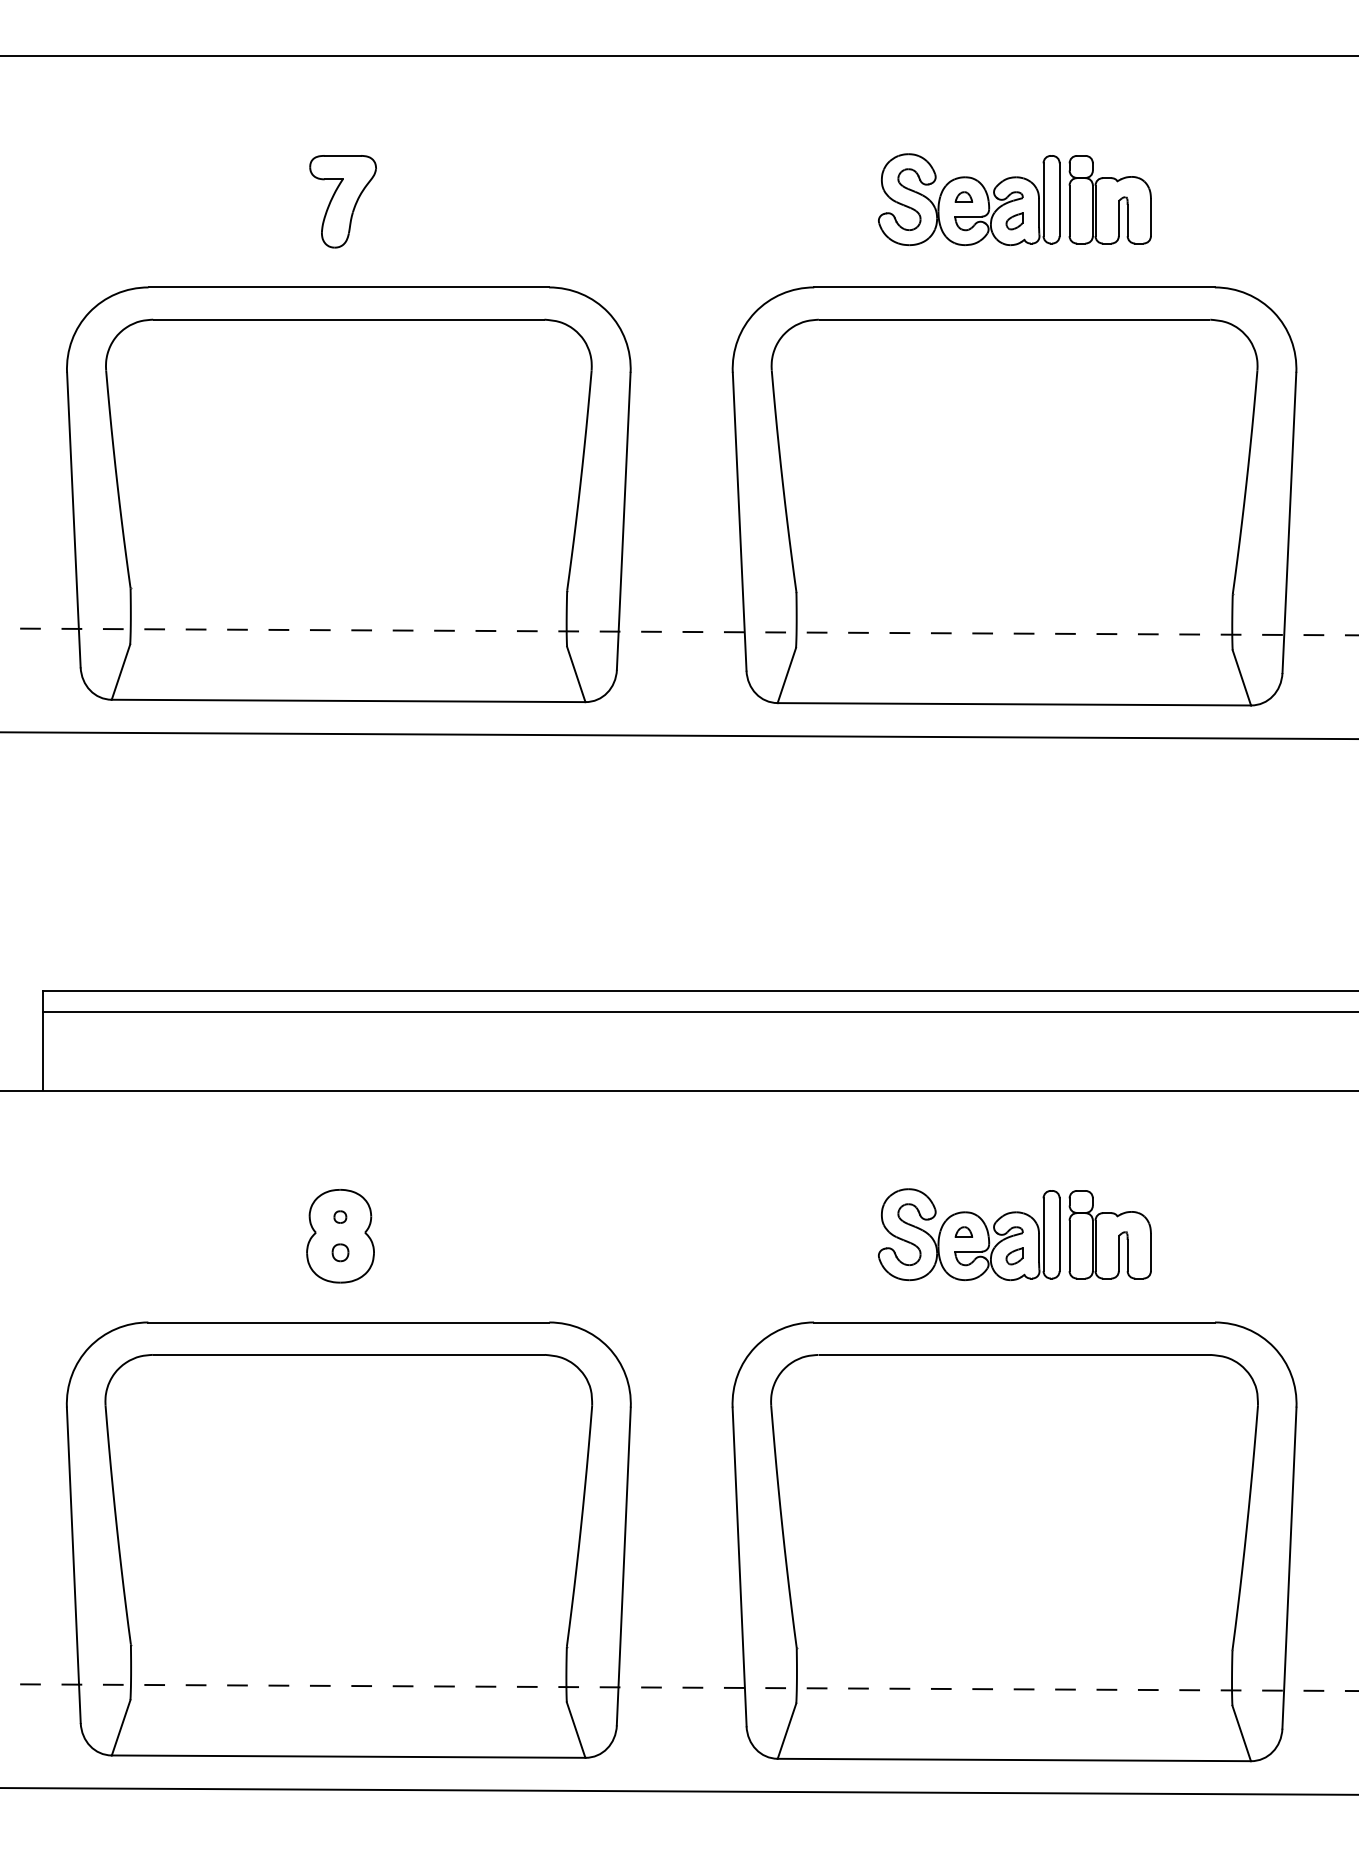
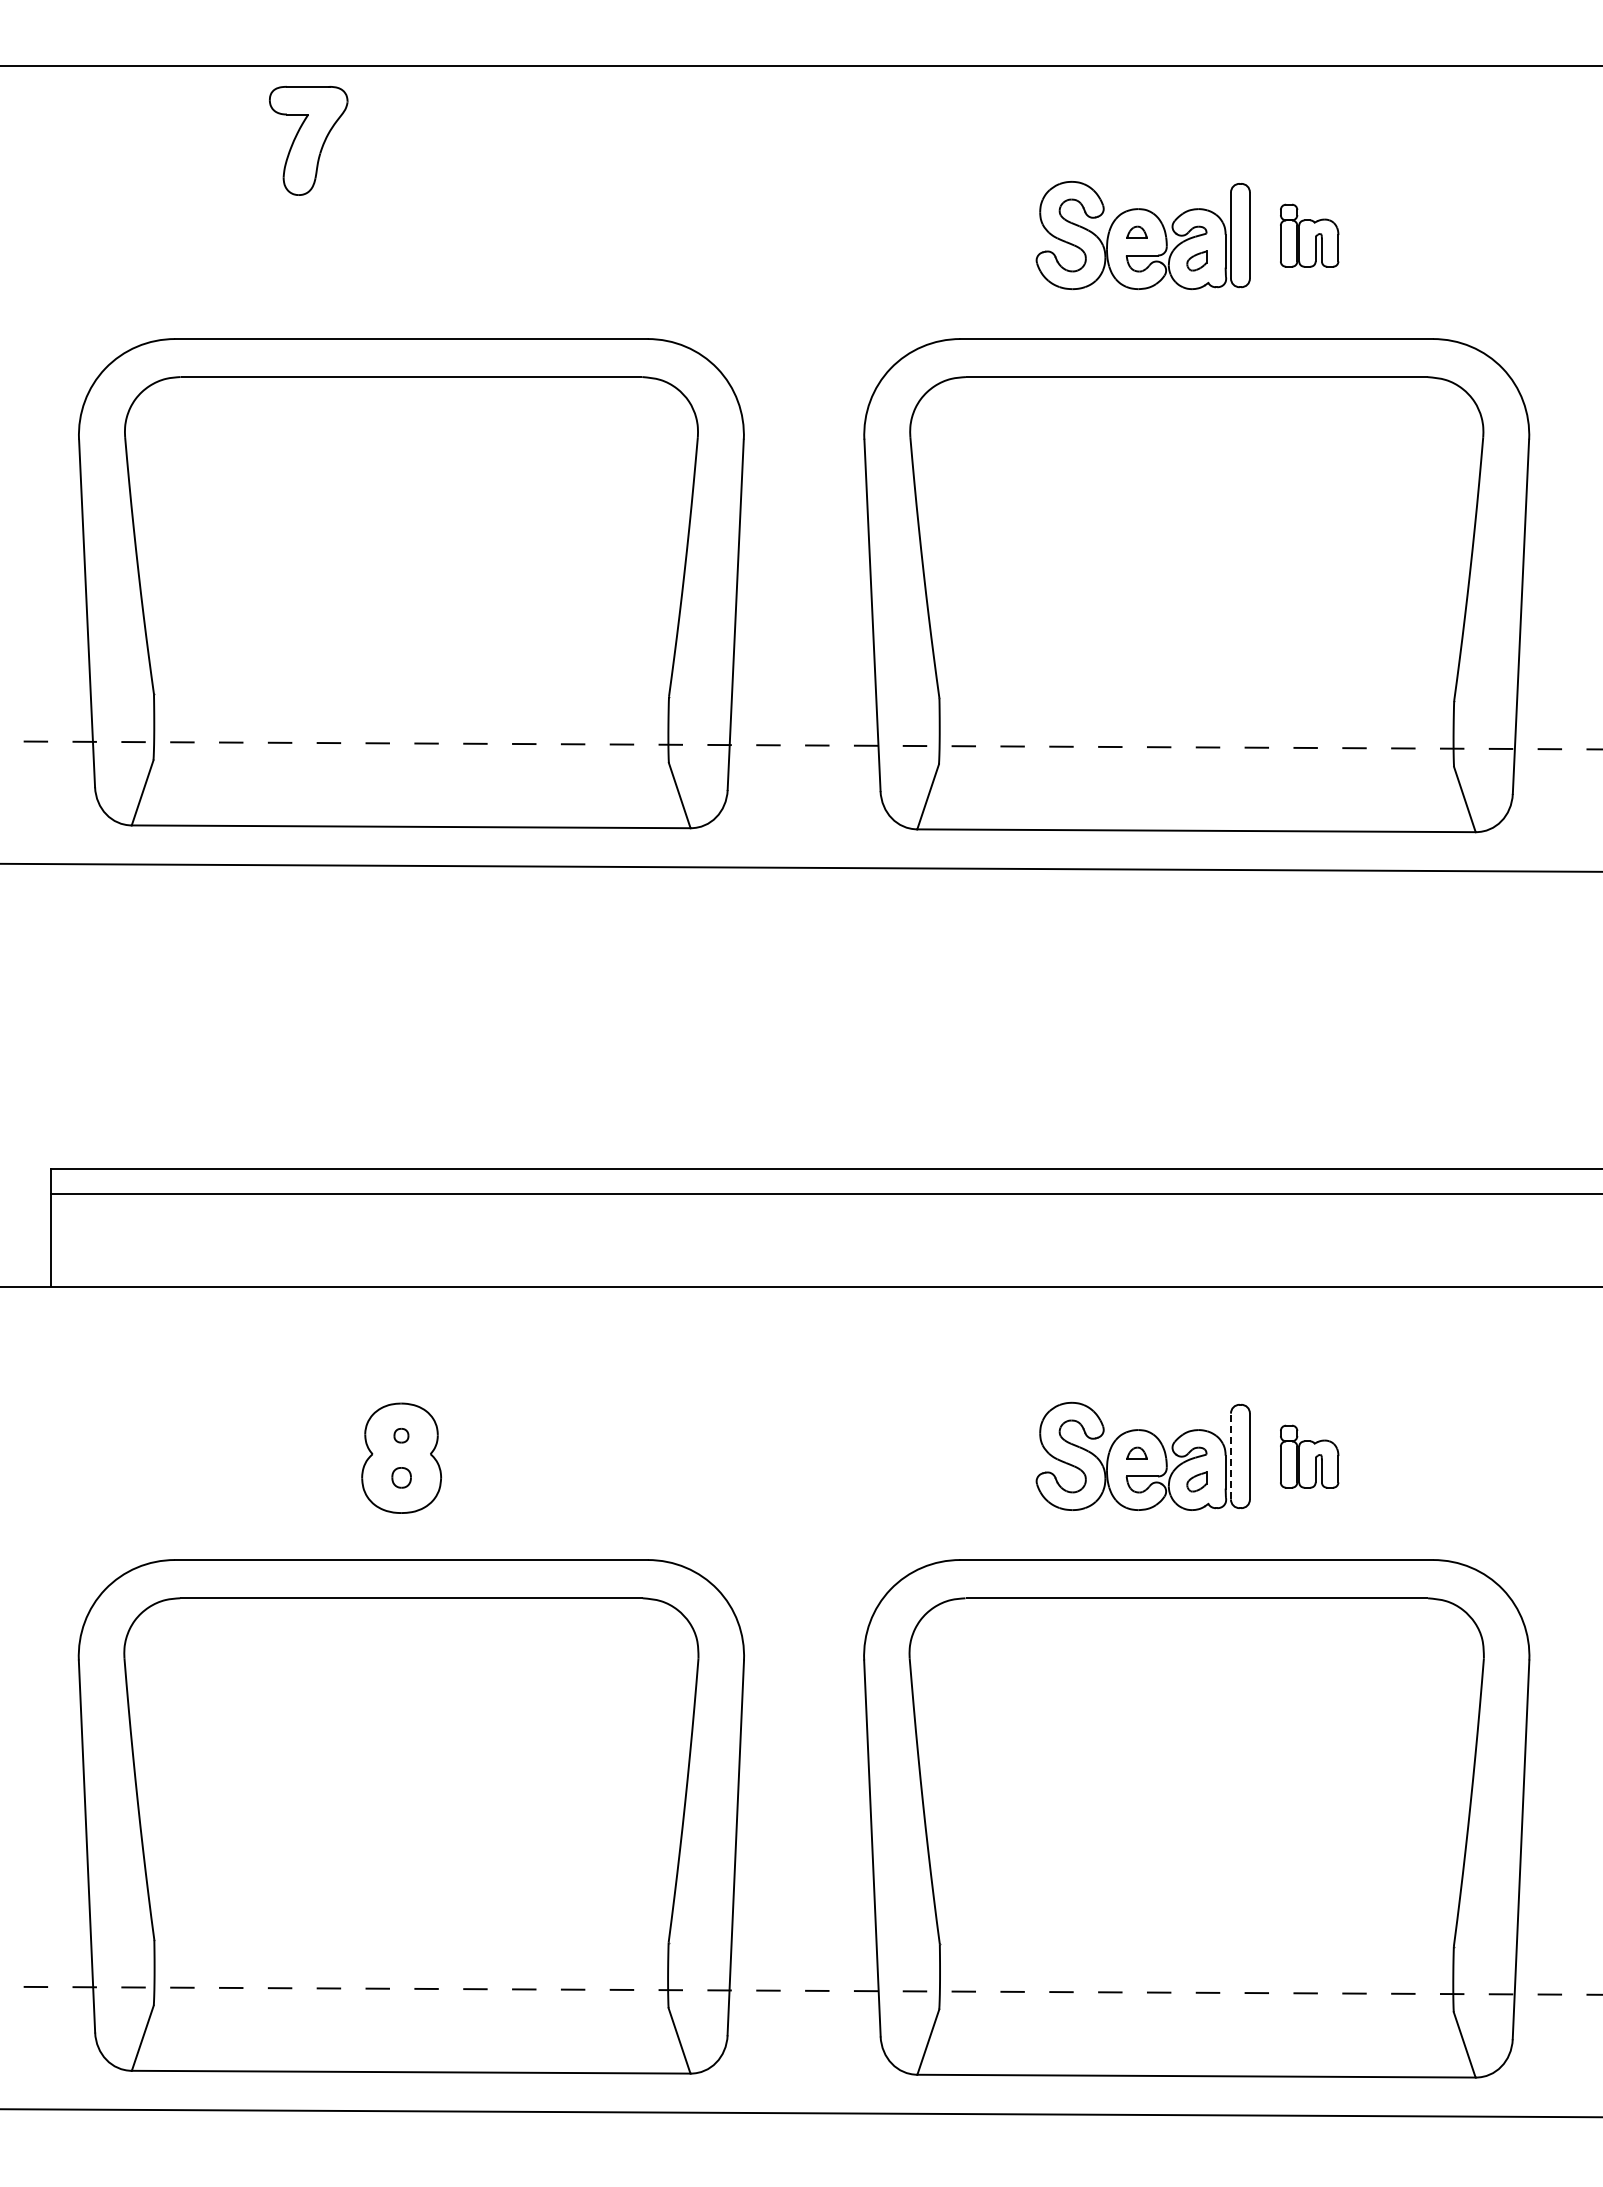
part: (1110, 199) -> (1309, 235), size x0.6
part: (342, 201) -> (308, 140), moved
line: (1043, 1234) -> (1230, 1456), solid -> dashed
part: (1110, 1234) -> (1309, 1456), size x0.6

